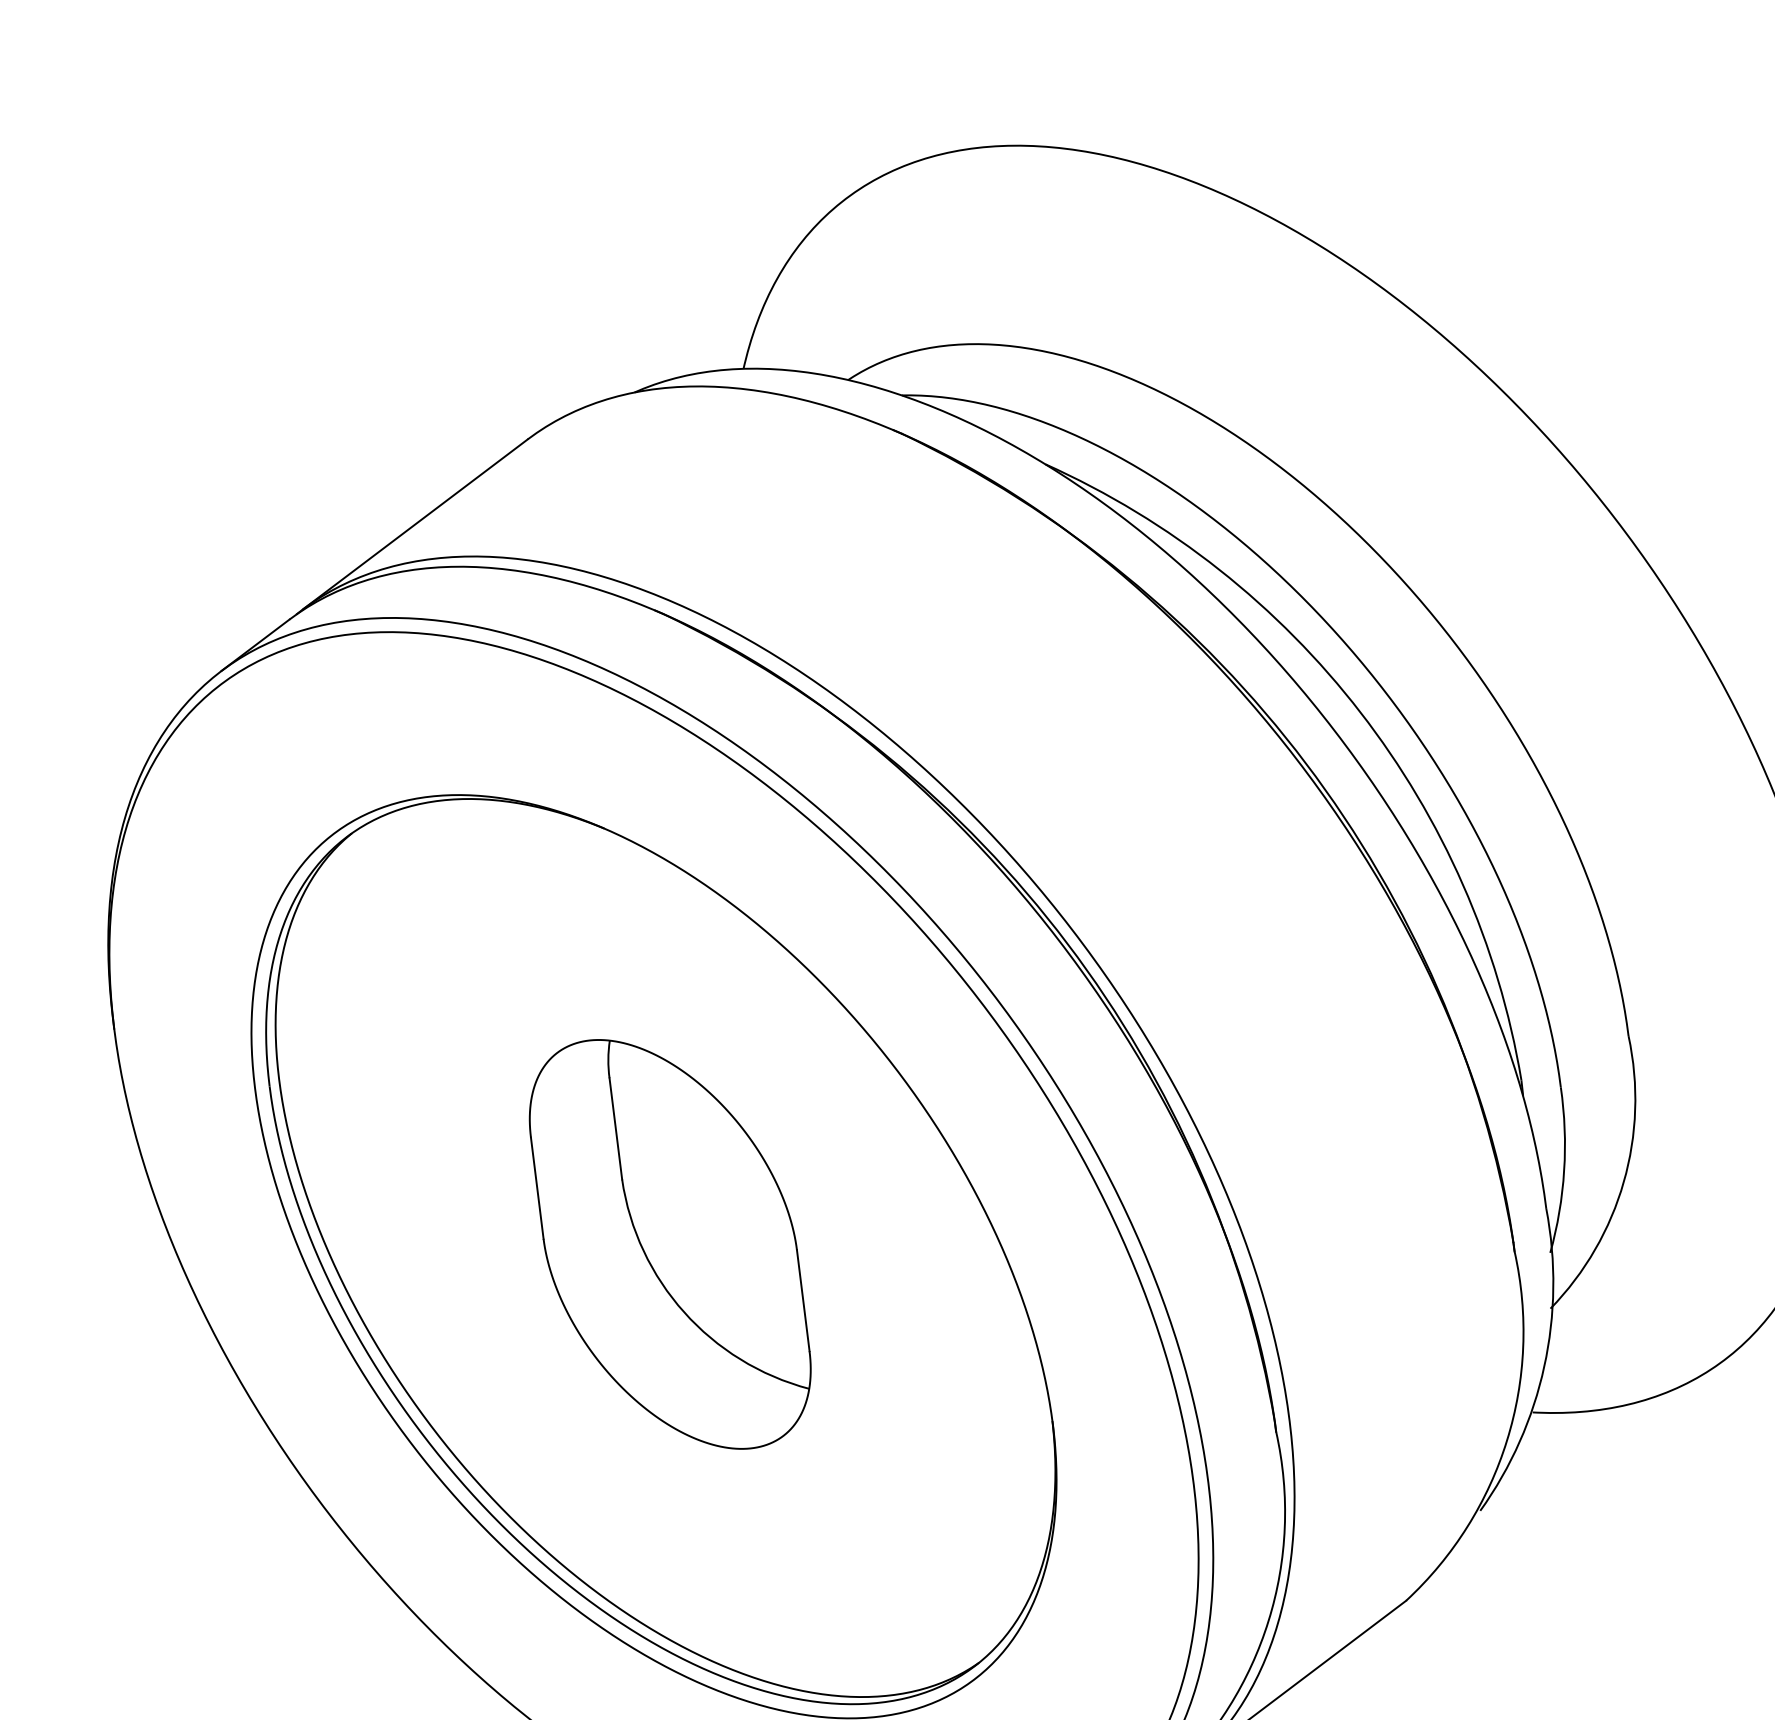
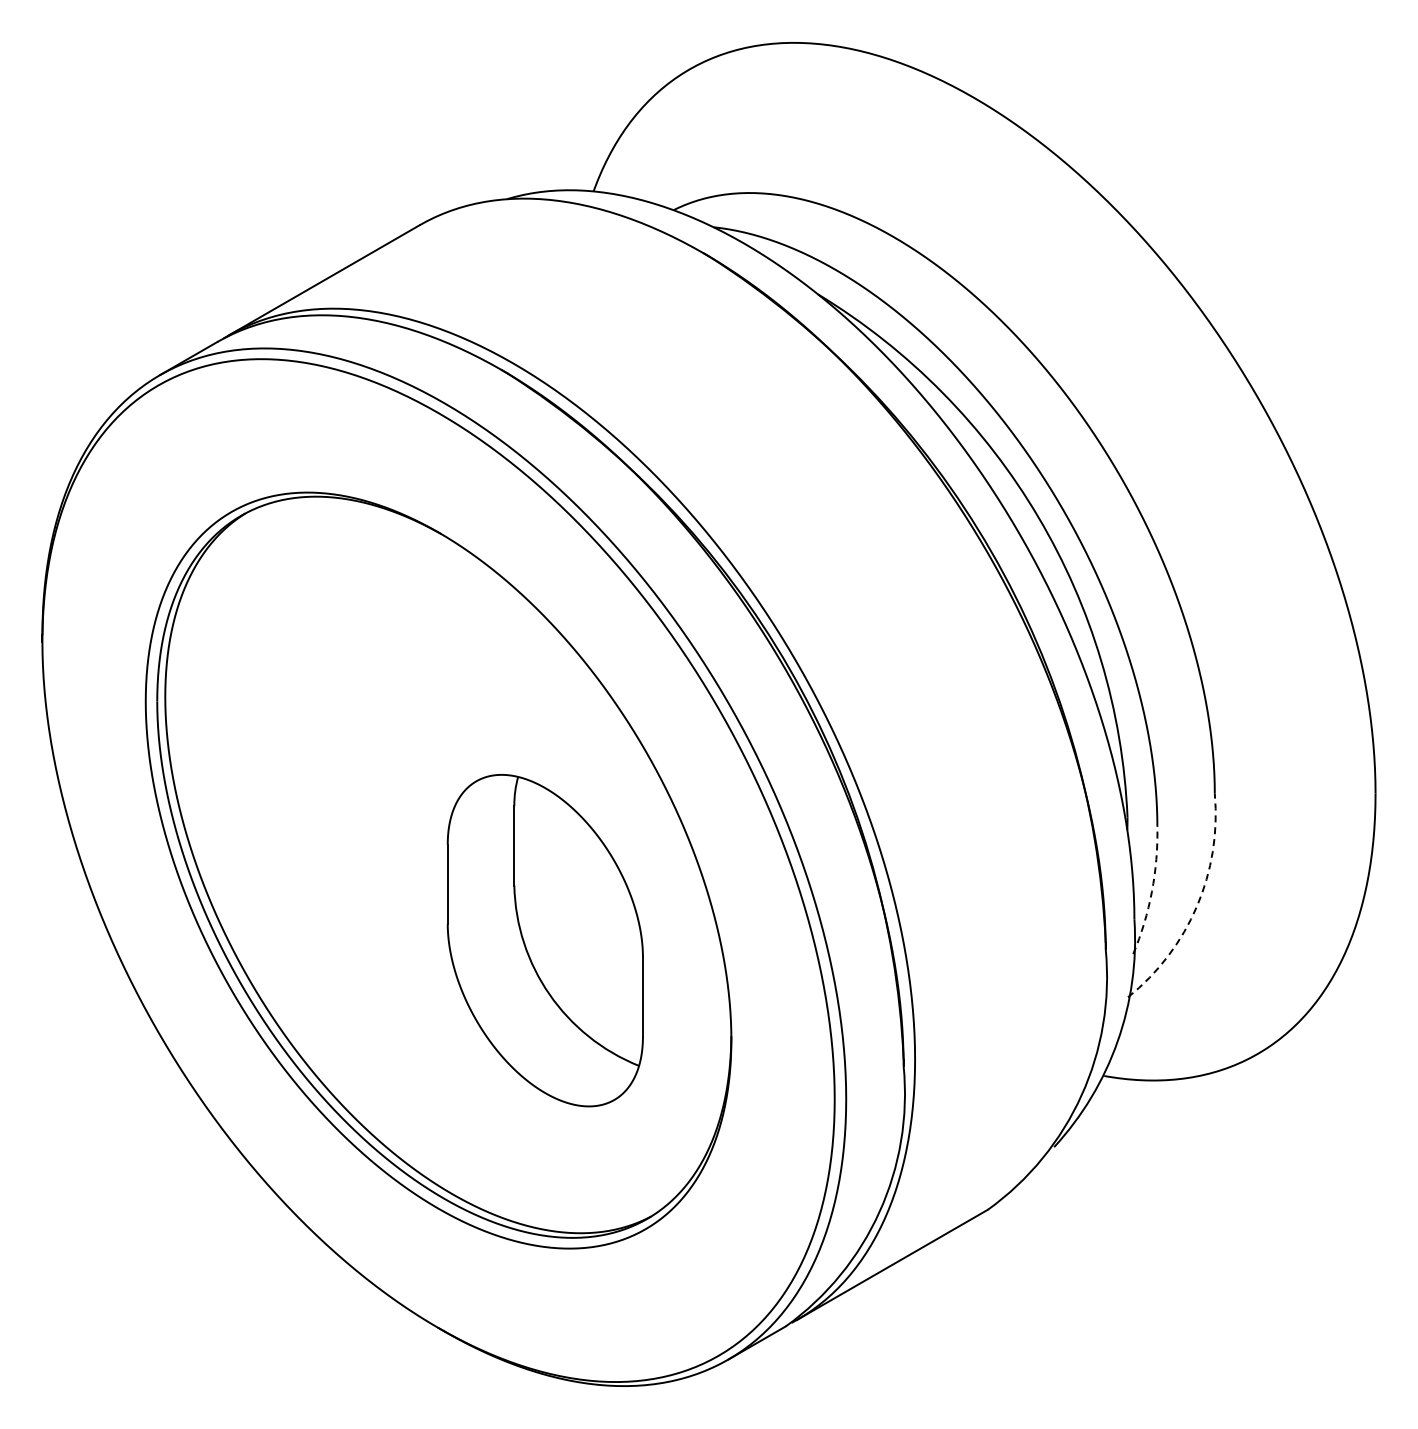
arc: (1563, 1170) -> (1151, 891), solid -> dashed
arc: (1623, 1182) -> (1196, 906), solid -> dashed
part: (669, 1244) -> (544, 940), moved

